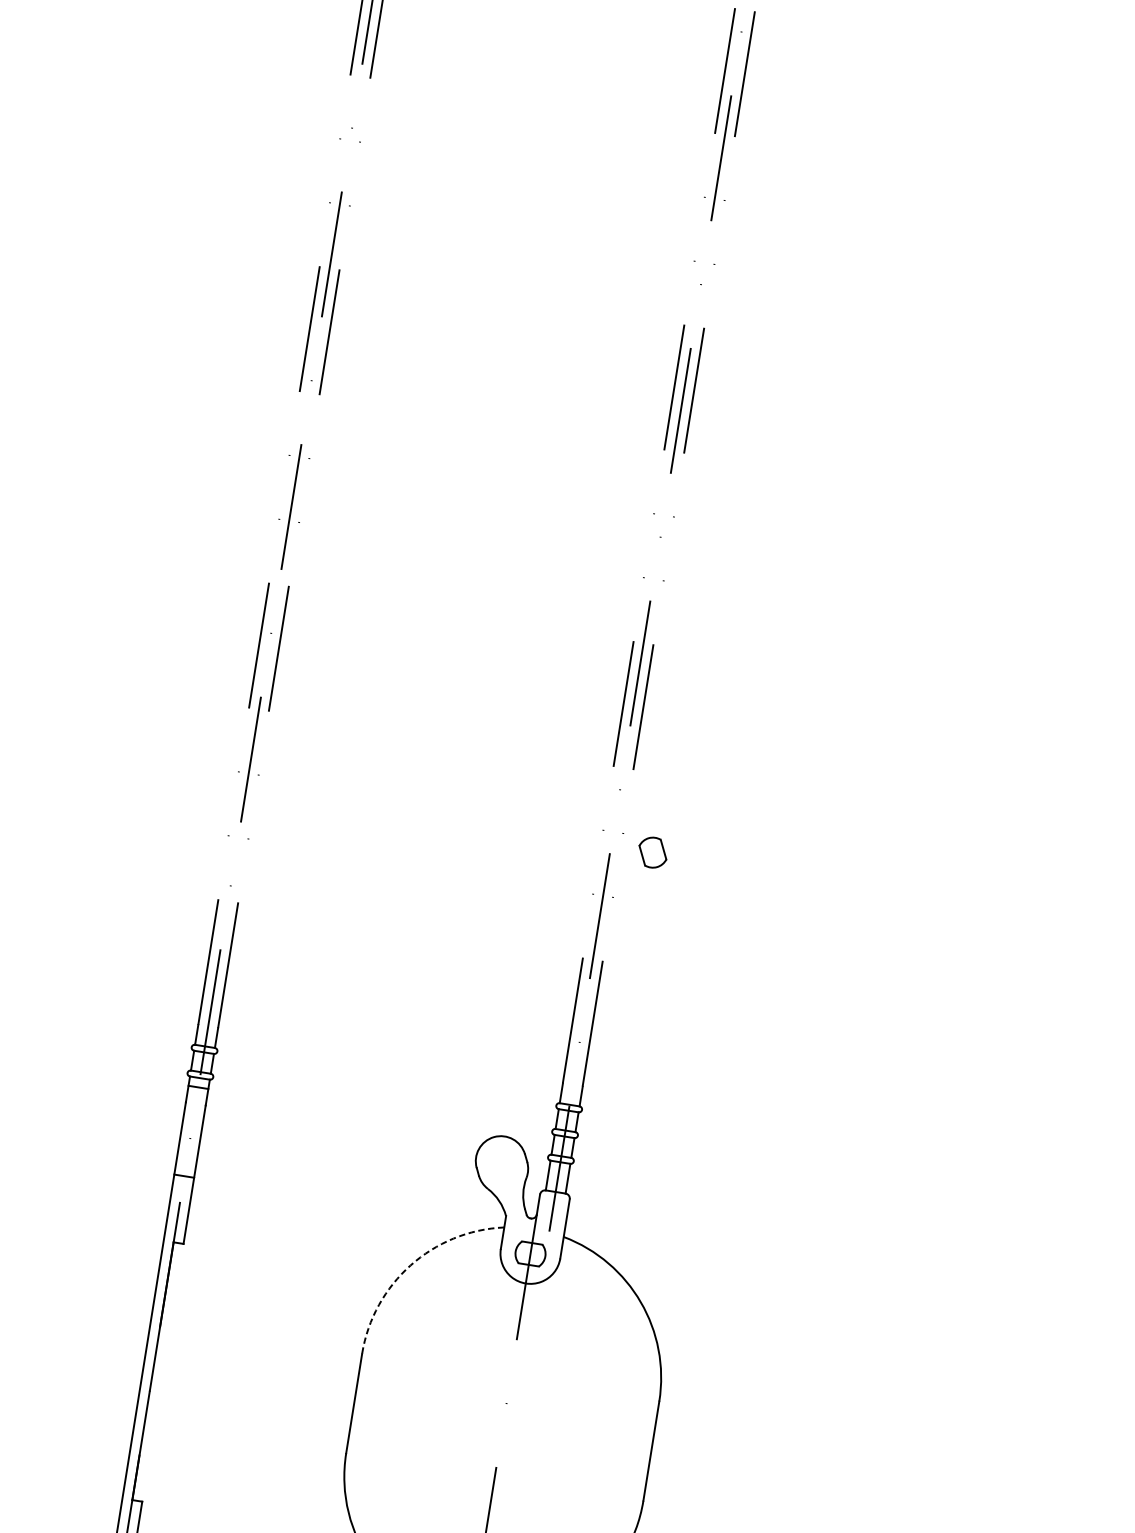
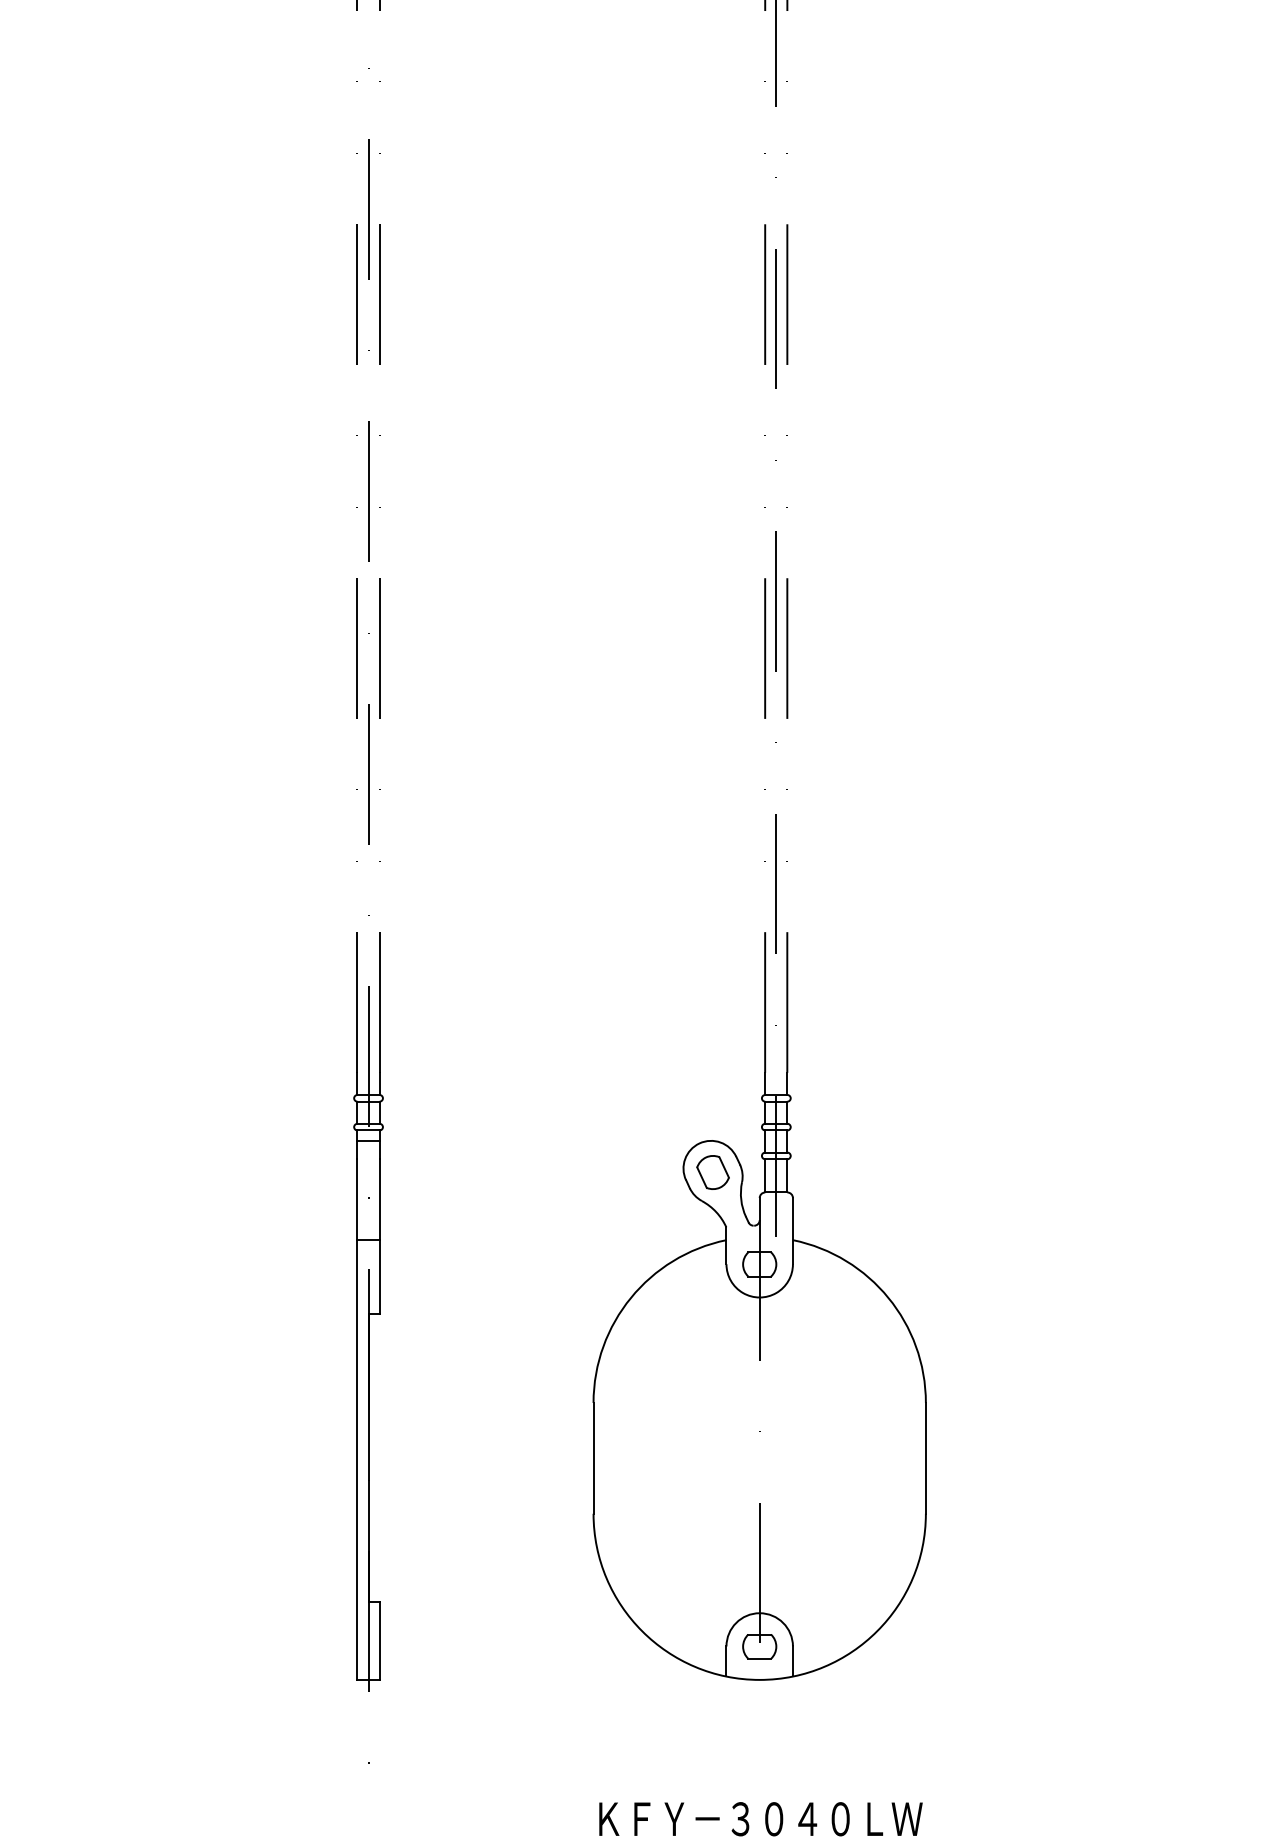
part: (652, 852) -> (712, 1172), moved
arc: (411, 1265) -> (631, 1297), dashed -> solid

